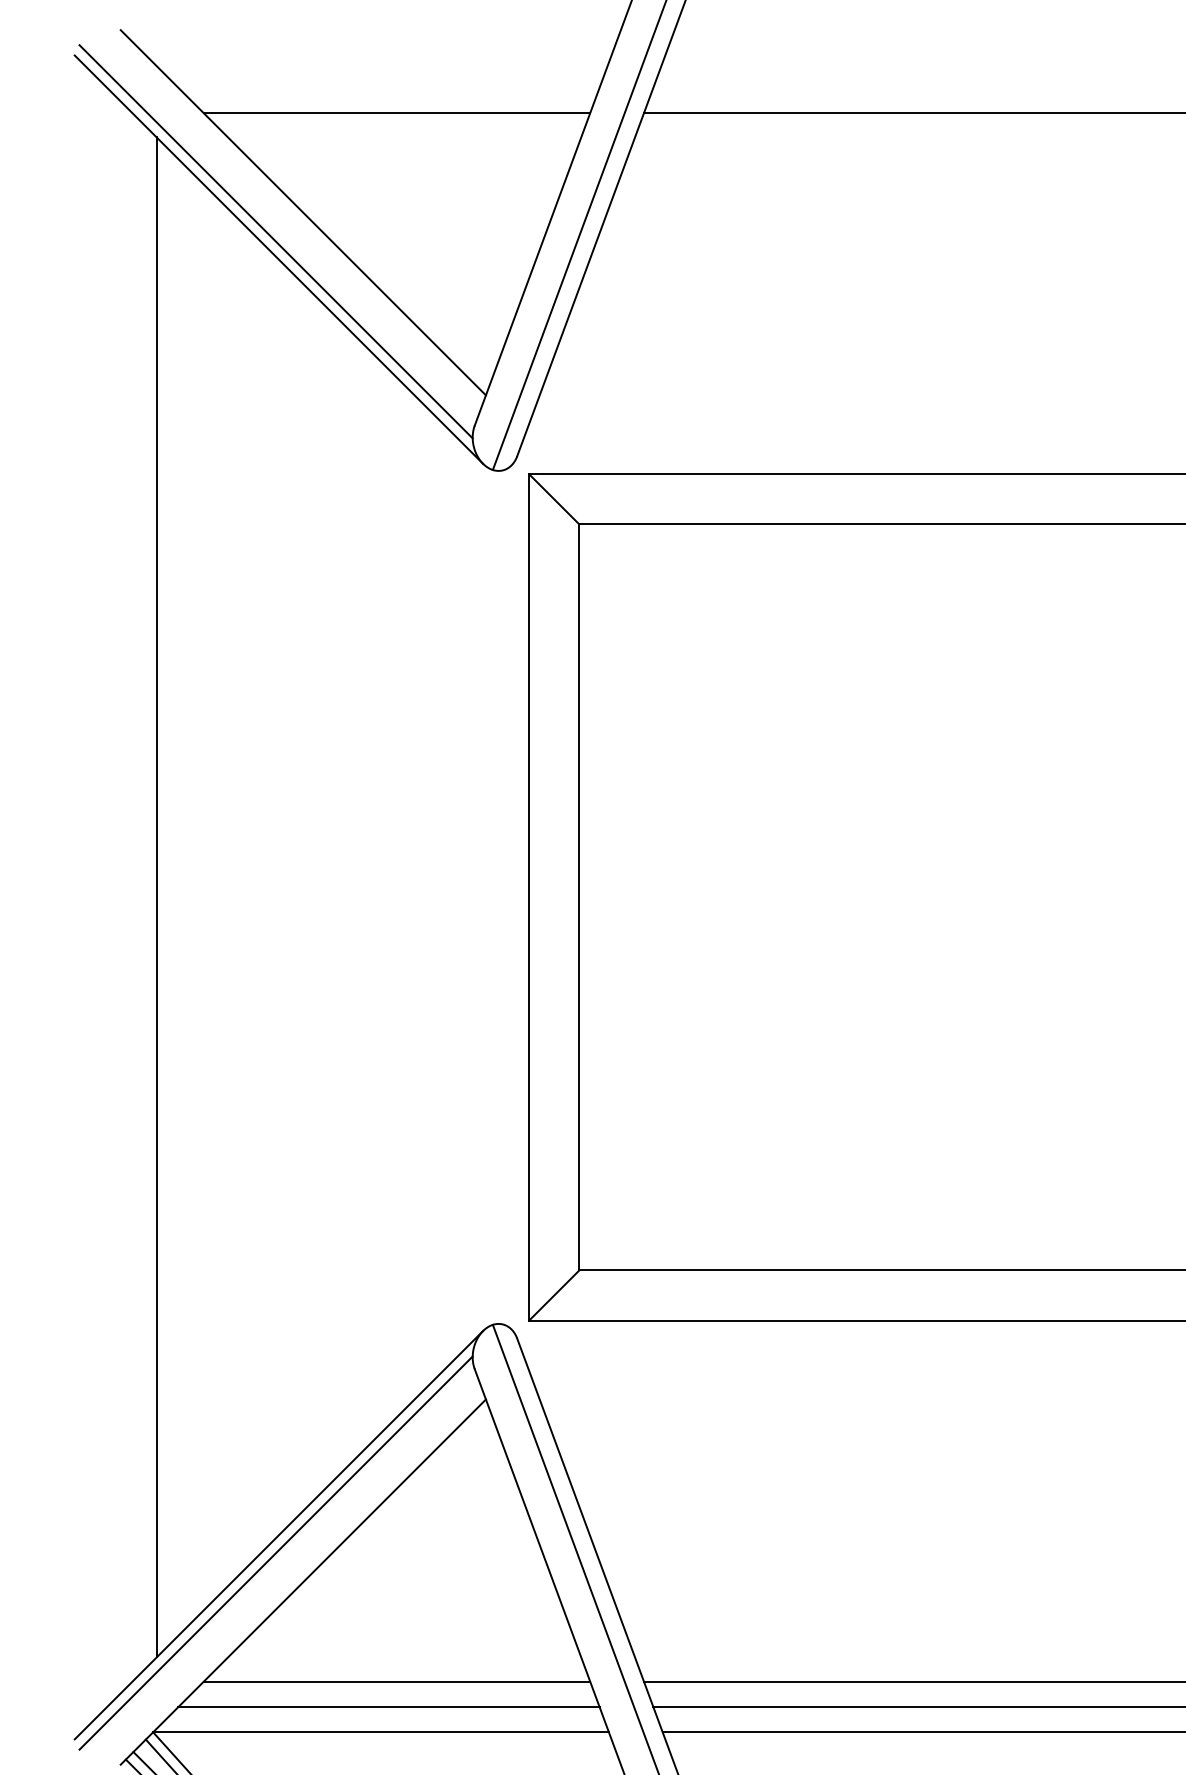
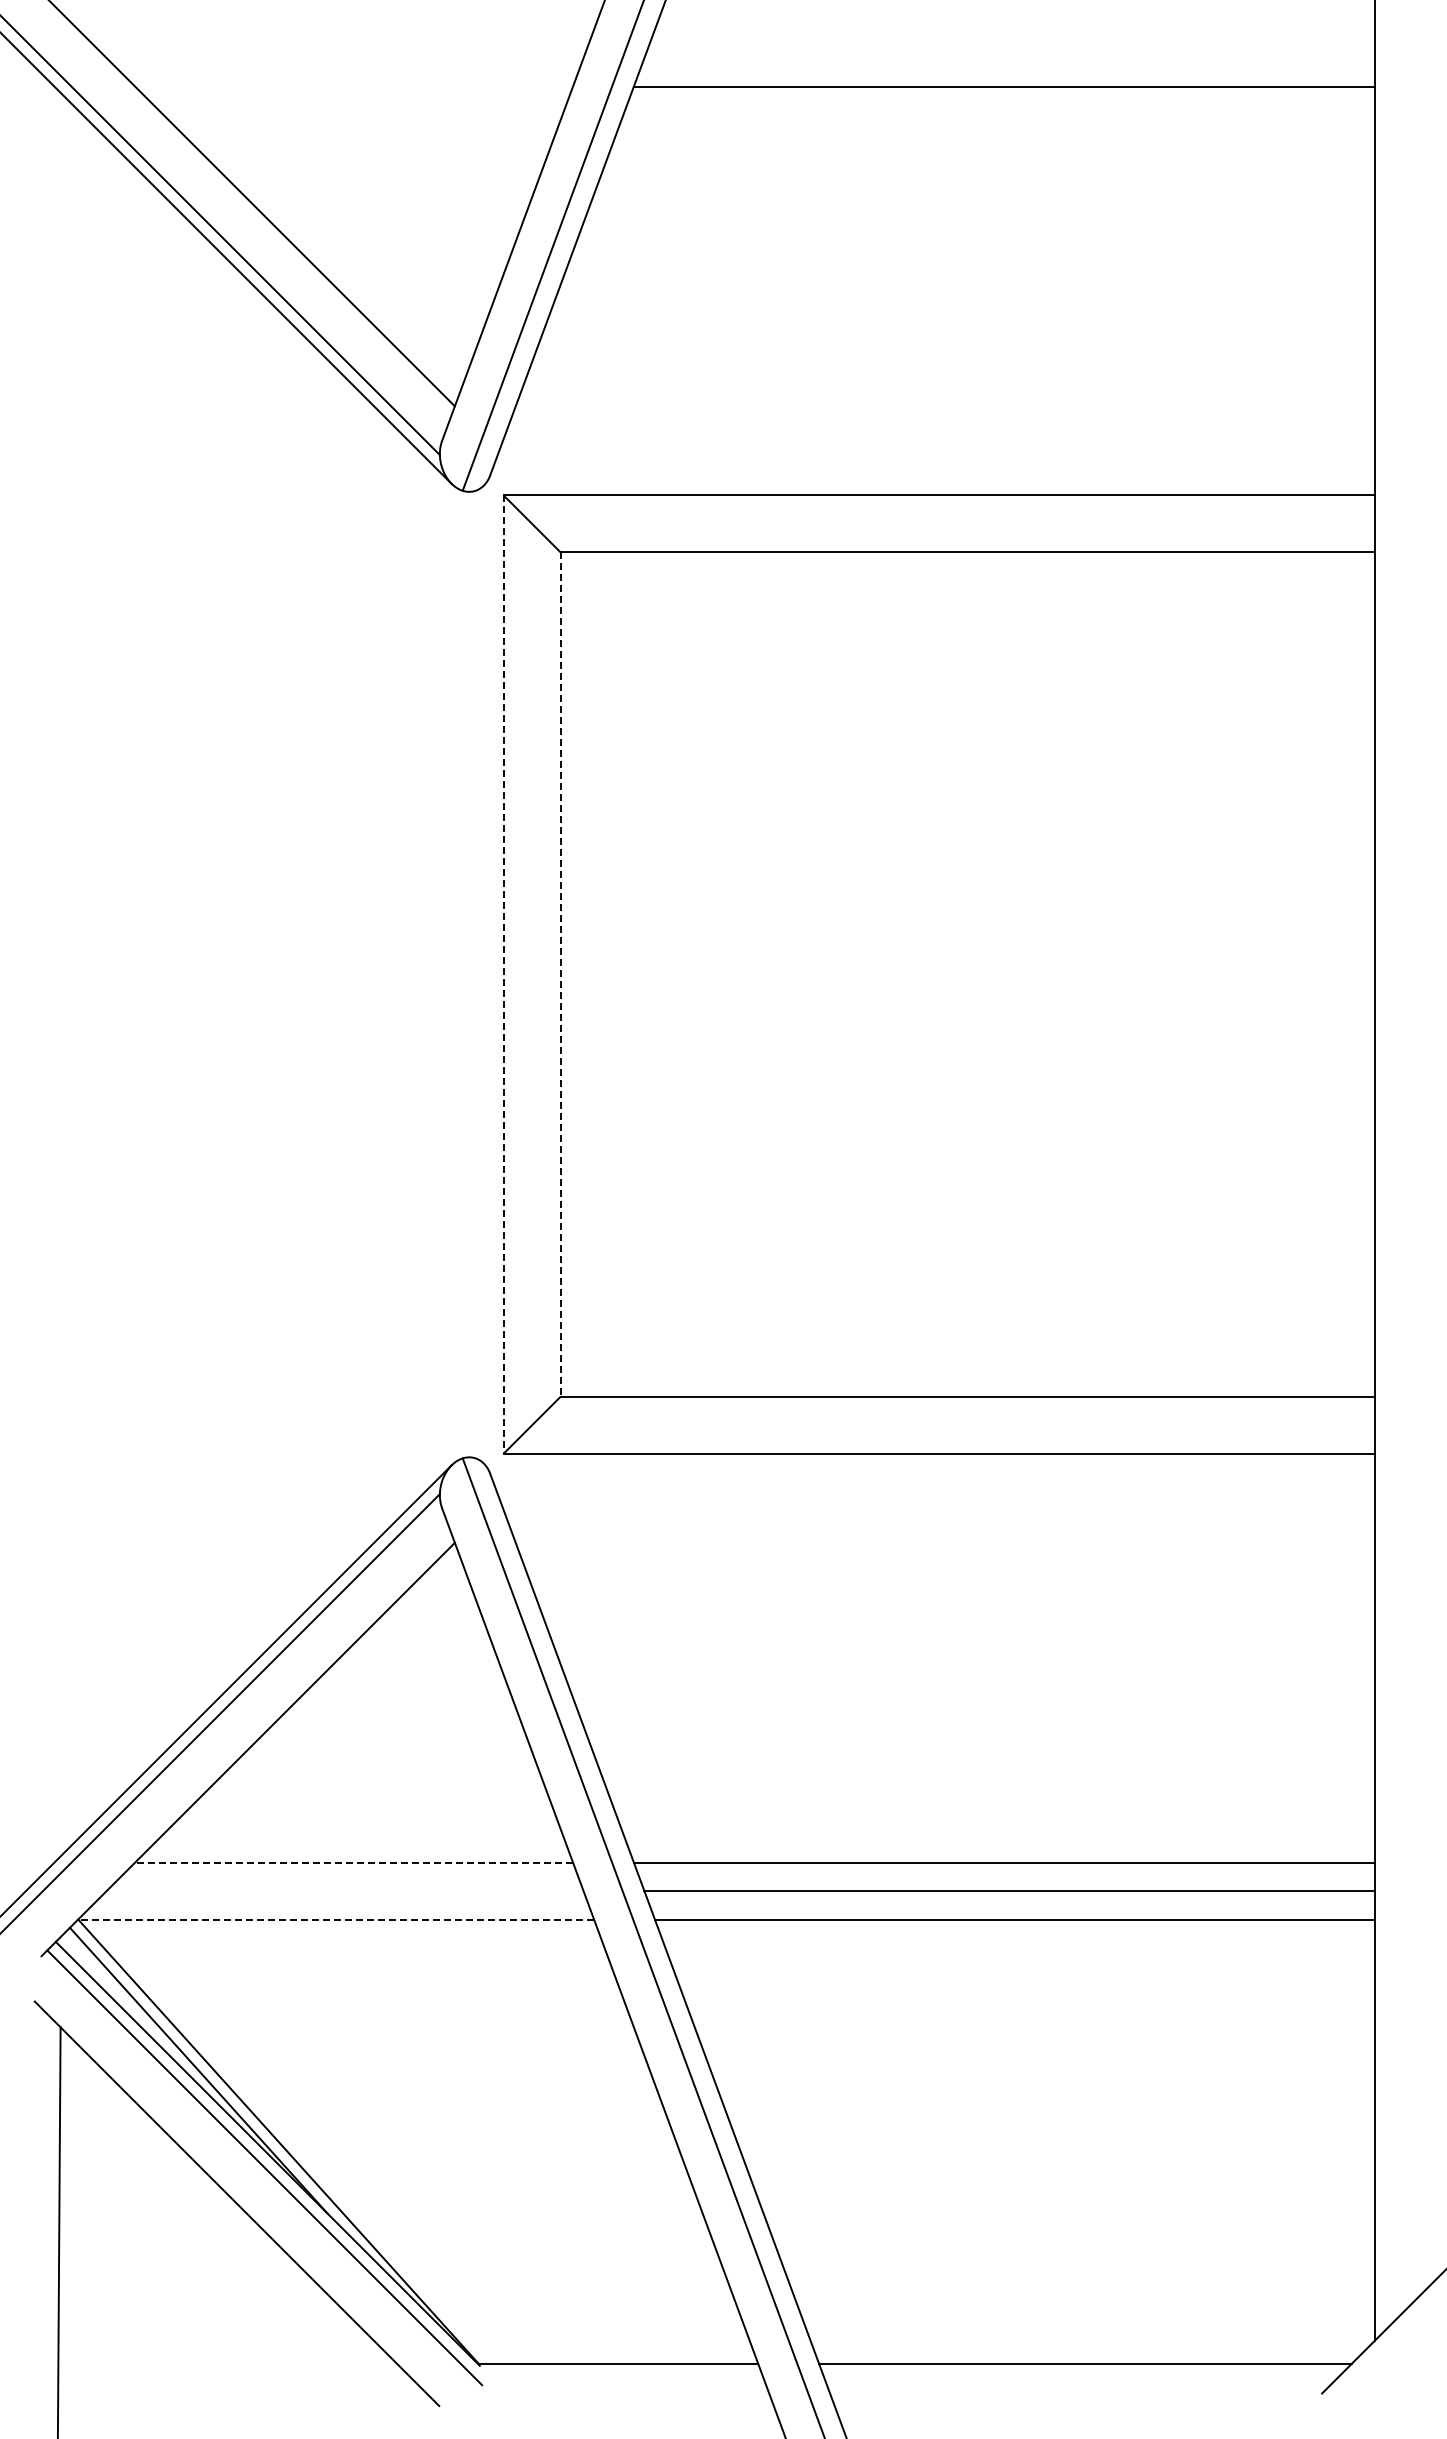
line: (397, 112) -> (354, 86), removed
line: (156, 897) -> (82, 974), removed
line: (528, 898) -> (503, 975), solid -> dashed
line: (579, 898) -> (560, 975), solid -> dashed
line: (397, 1681) -> (354, 1862), solid -> dashed
line: (388, 1707) -> (344, 1891), removed
line: (381, 1732) -> (336, 1919), solid -> dashed

